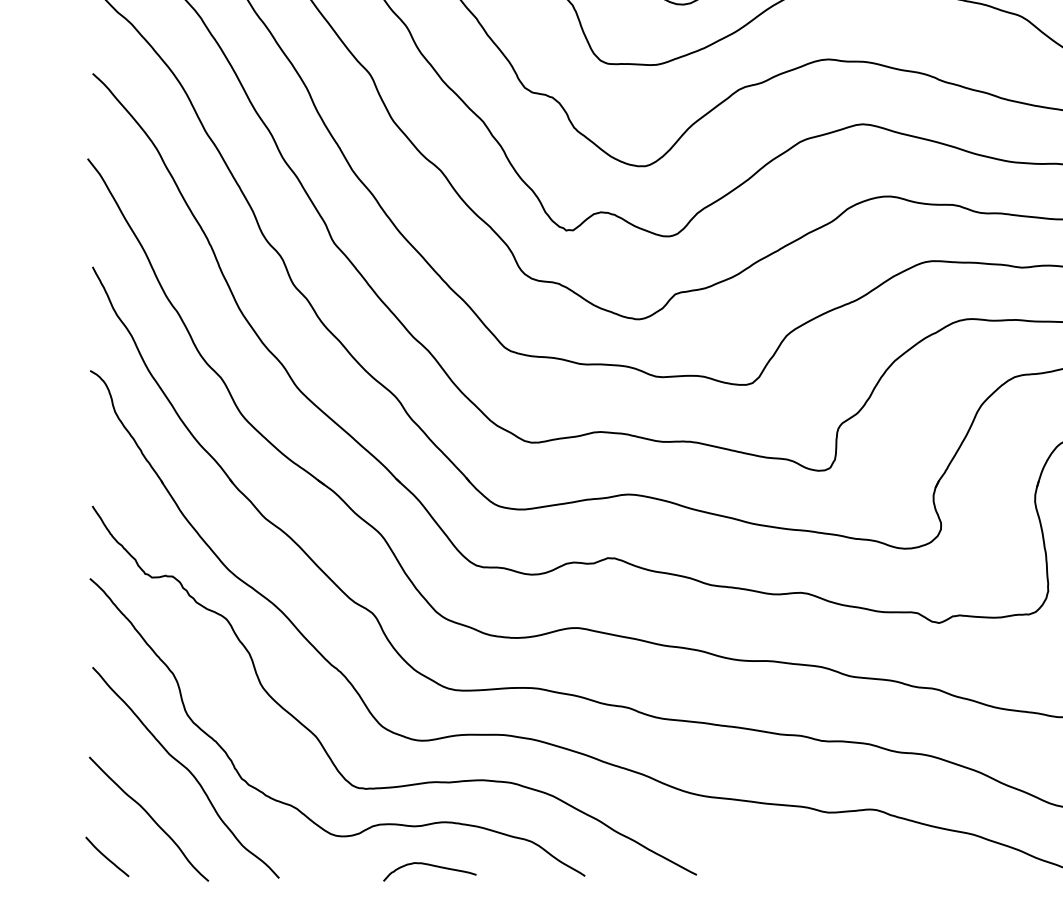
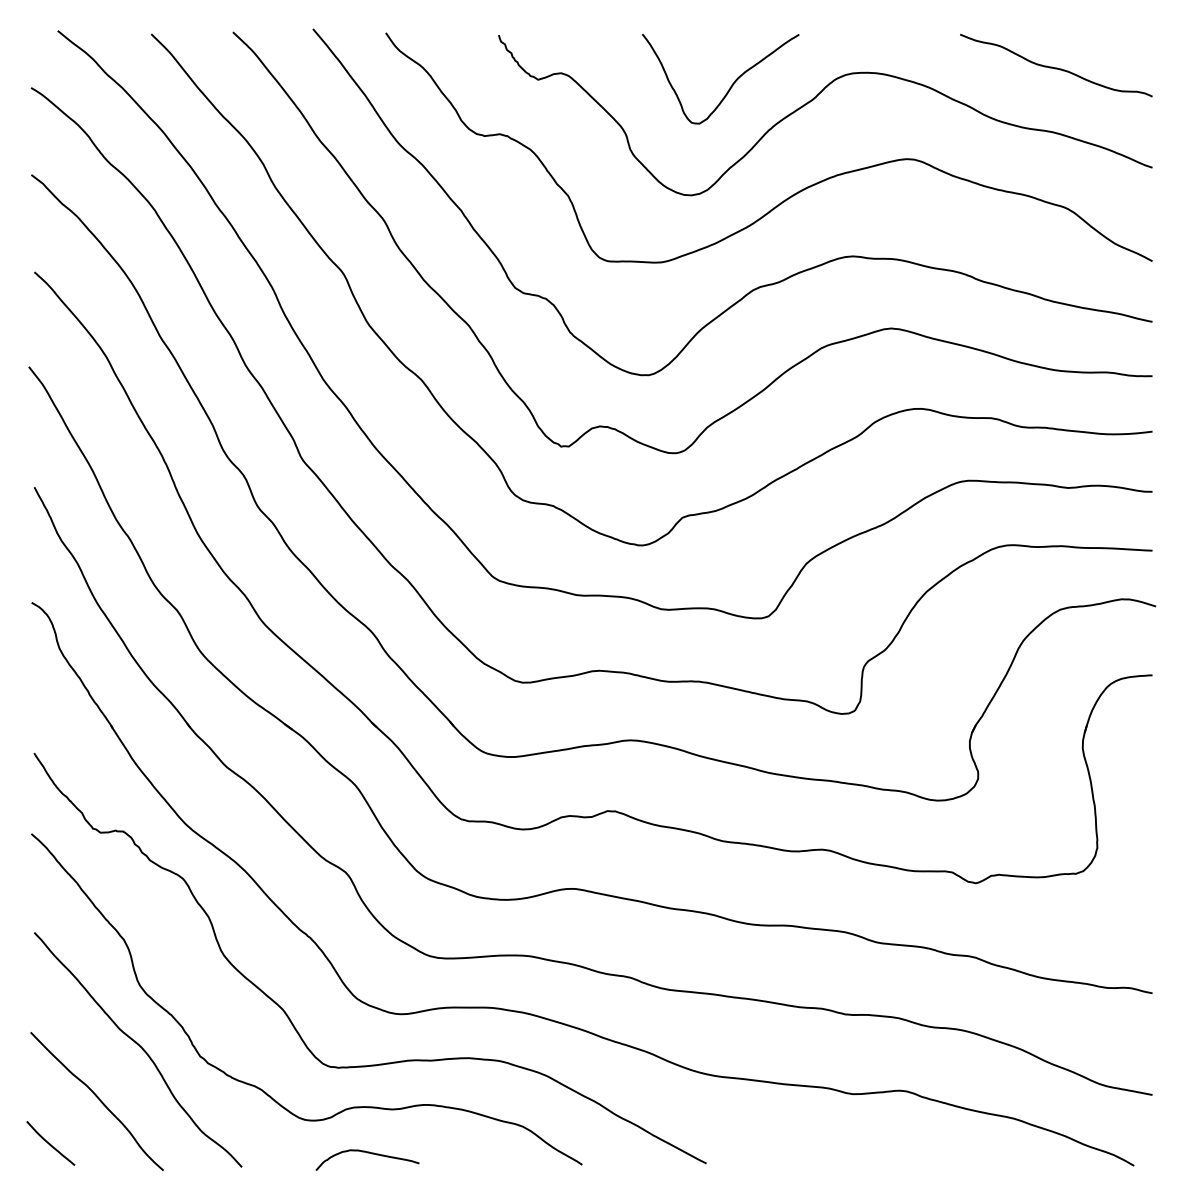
curve: (429, 865) -> (367, 1153), moved

